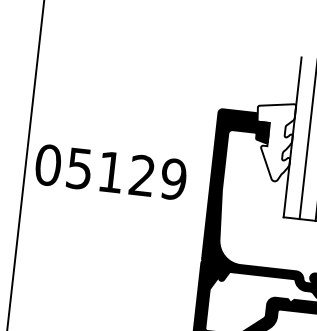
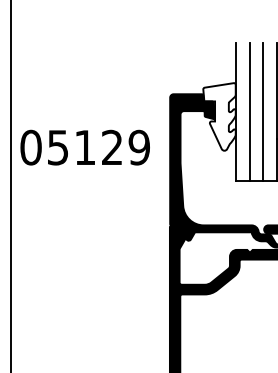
text: (110, 171) -> (84, 147), moved

